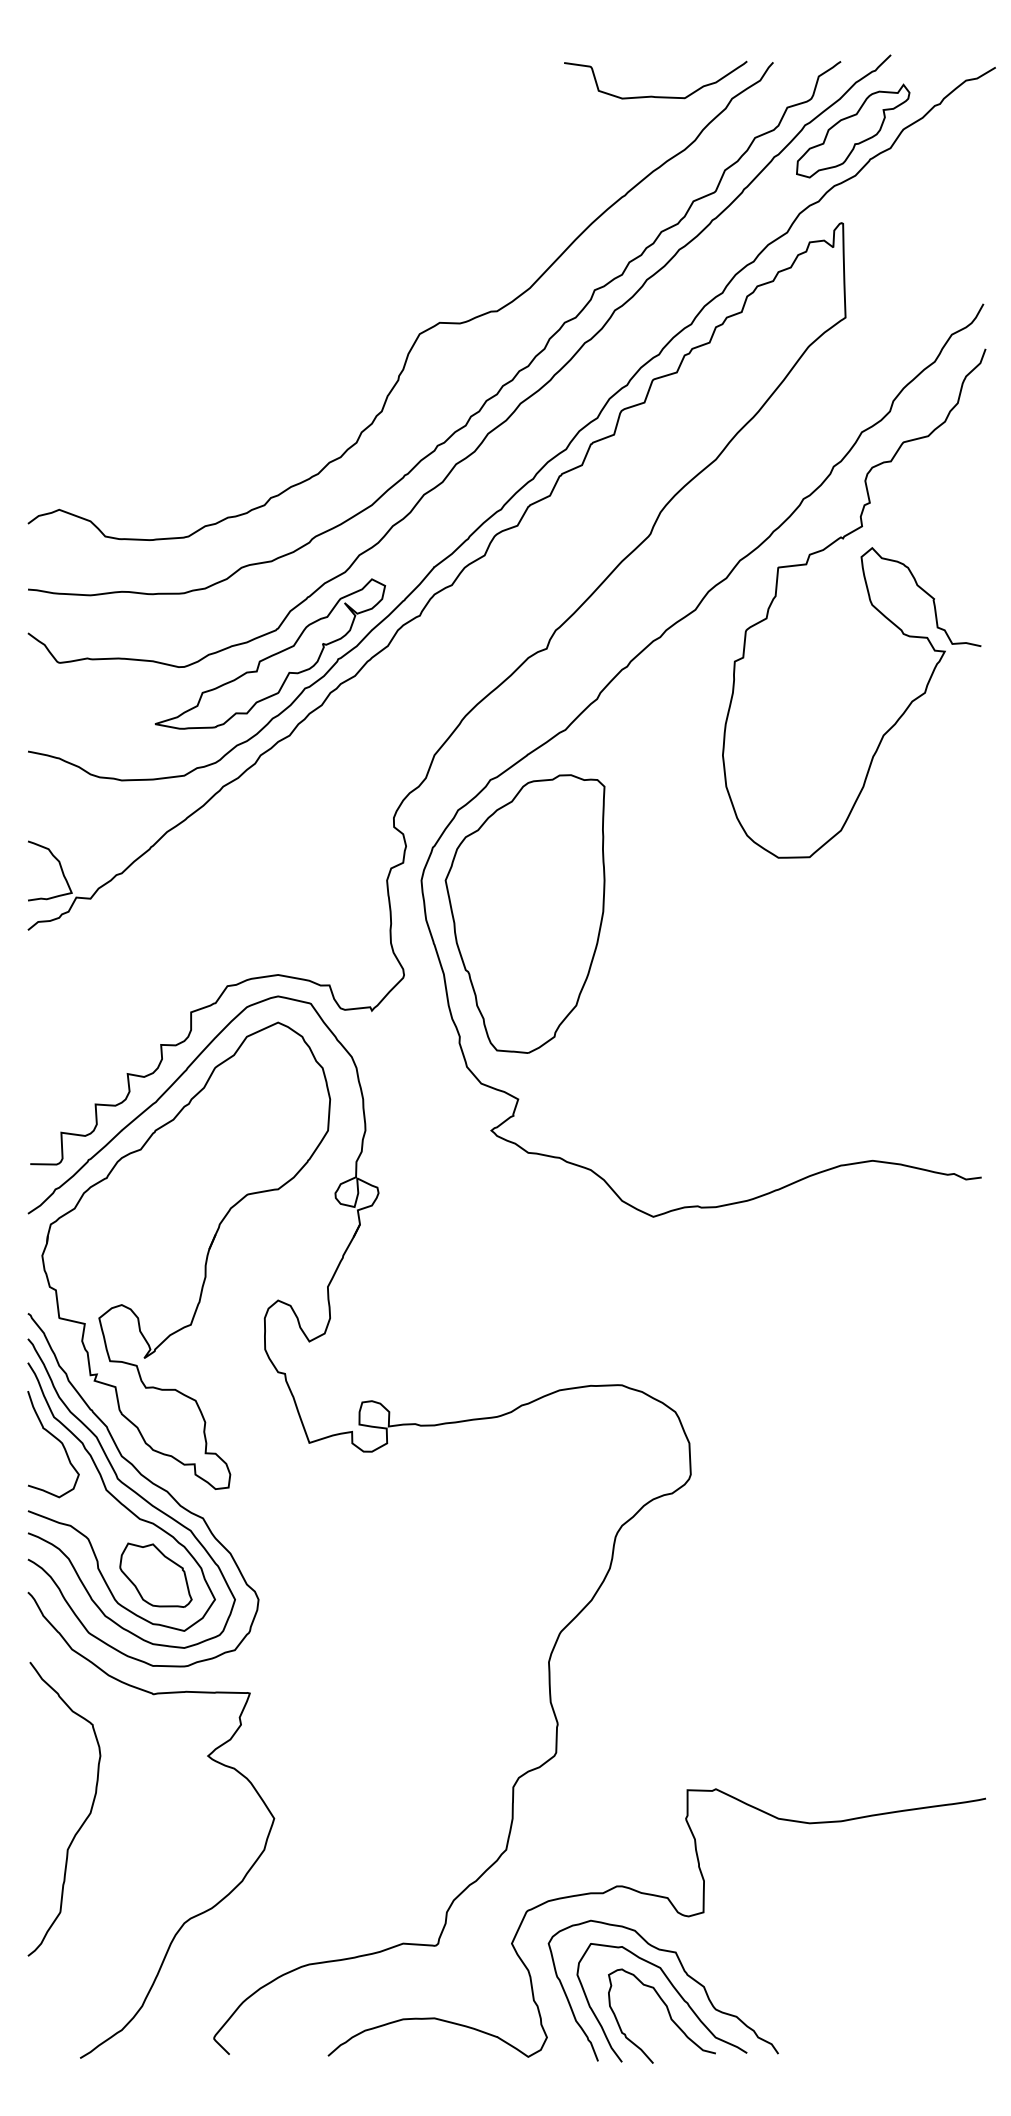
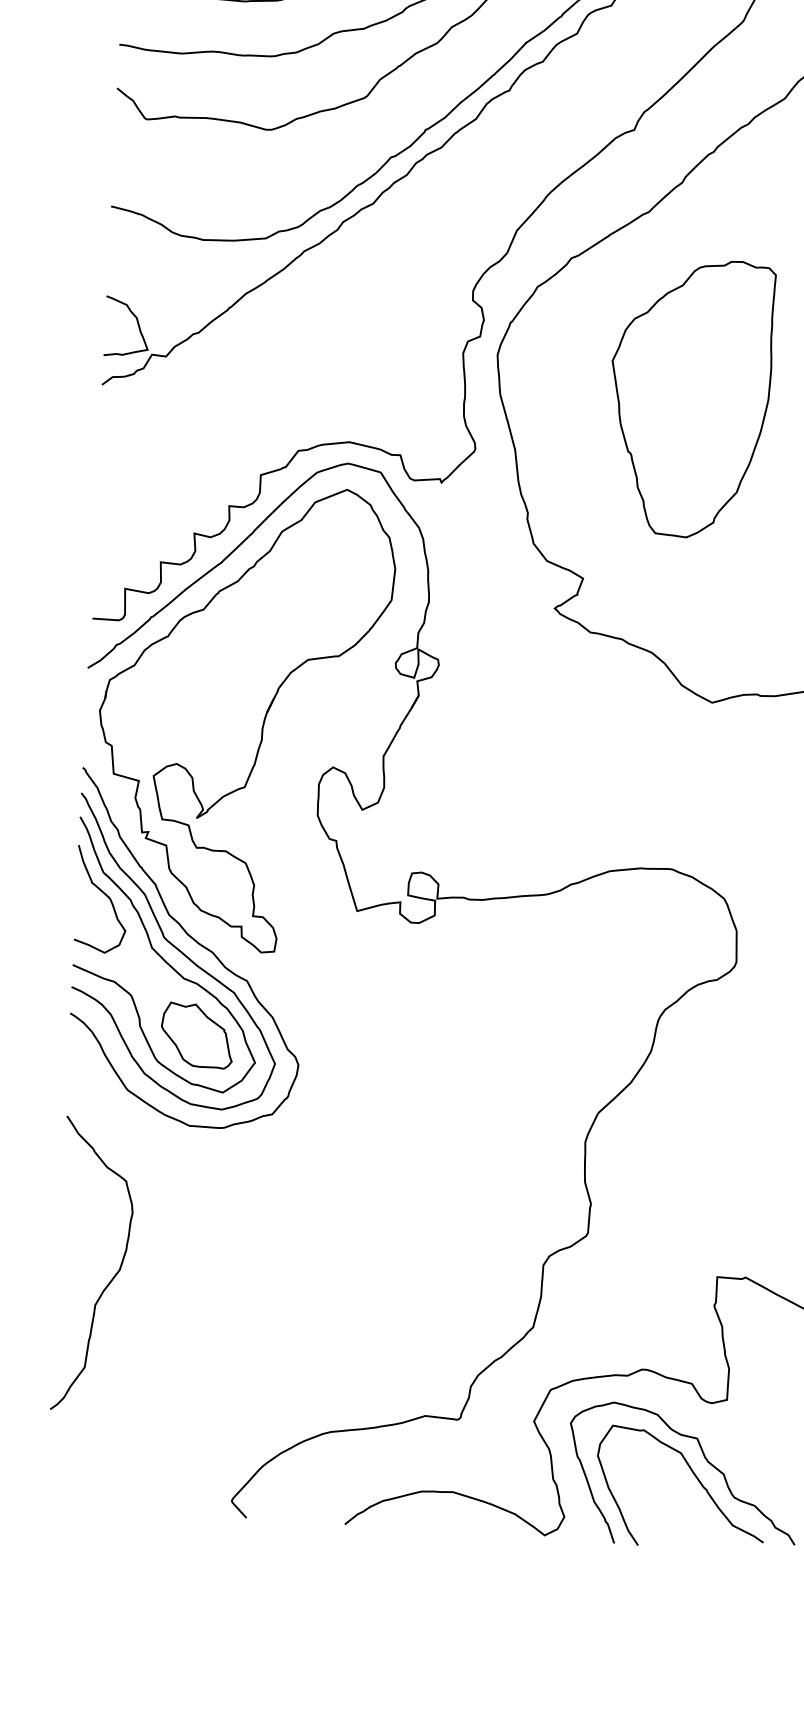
part: (270, 653) -> (358, 120), removed
part: (524, 913) -> (689, 397), moved
curve: (210, 1759) -> (242, 1222), removed
curve: (668, 2014) -> (686, 1500), removed

